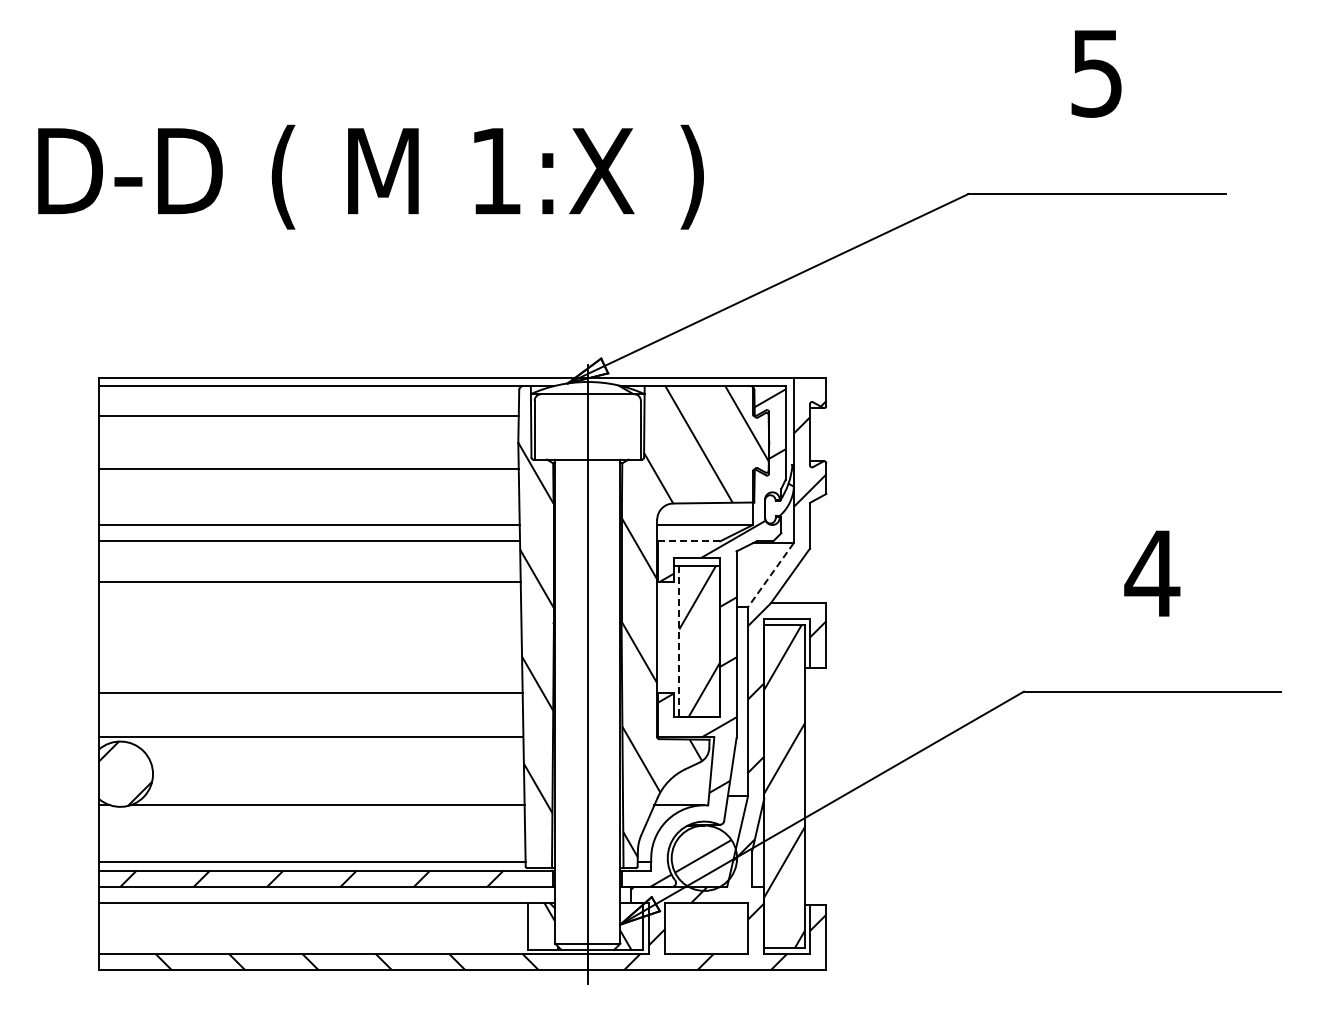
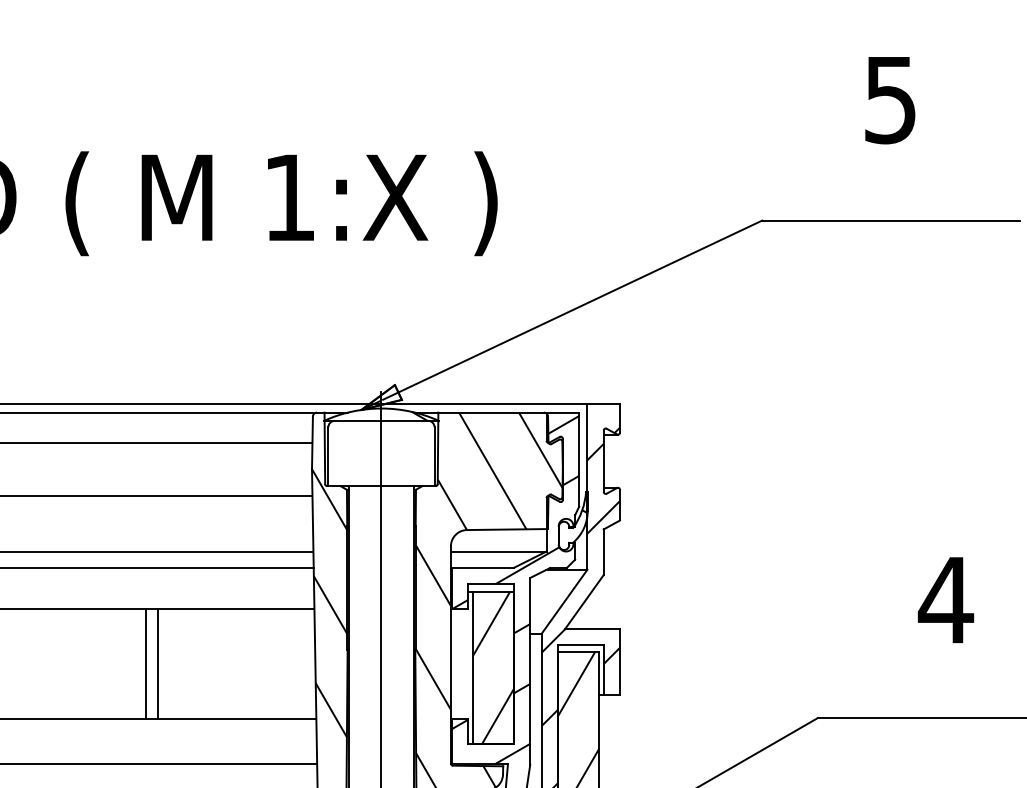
line: (688, 541) -> (482, 568), dashed -> solid
line: (770, 575) -> (564, 602), dashed -> solid
line: (352, 637) -> (146, 664), added
line: (364, 637) -> (158, 664), added
line: (679, 641) -> (473, 668), dashed -> solid

